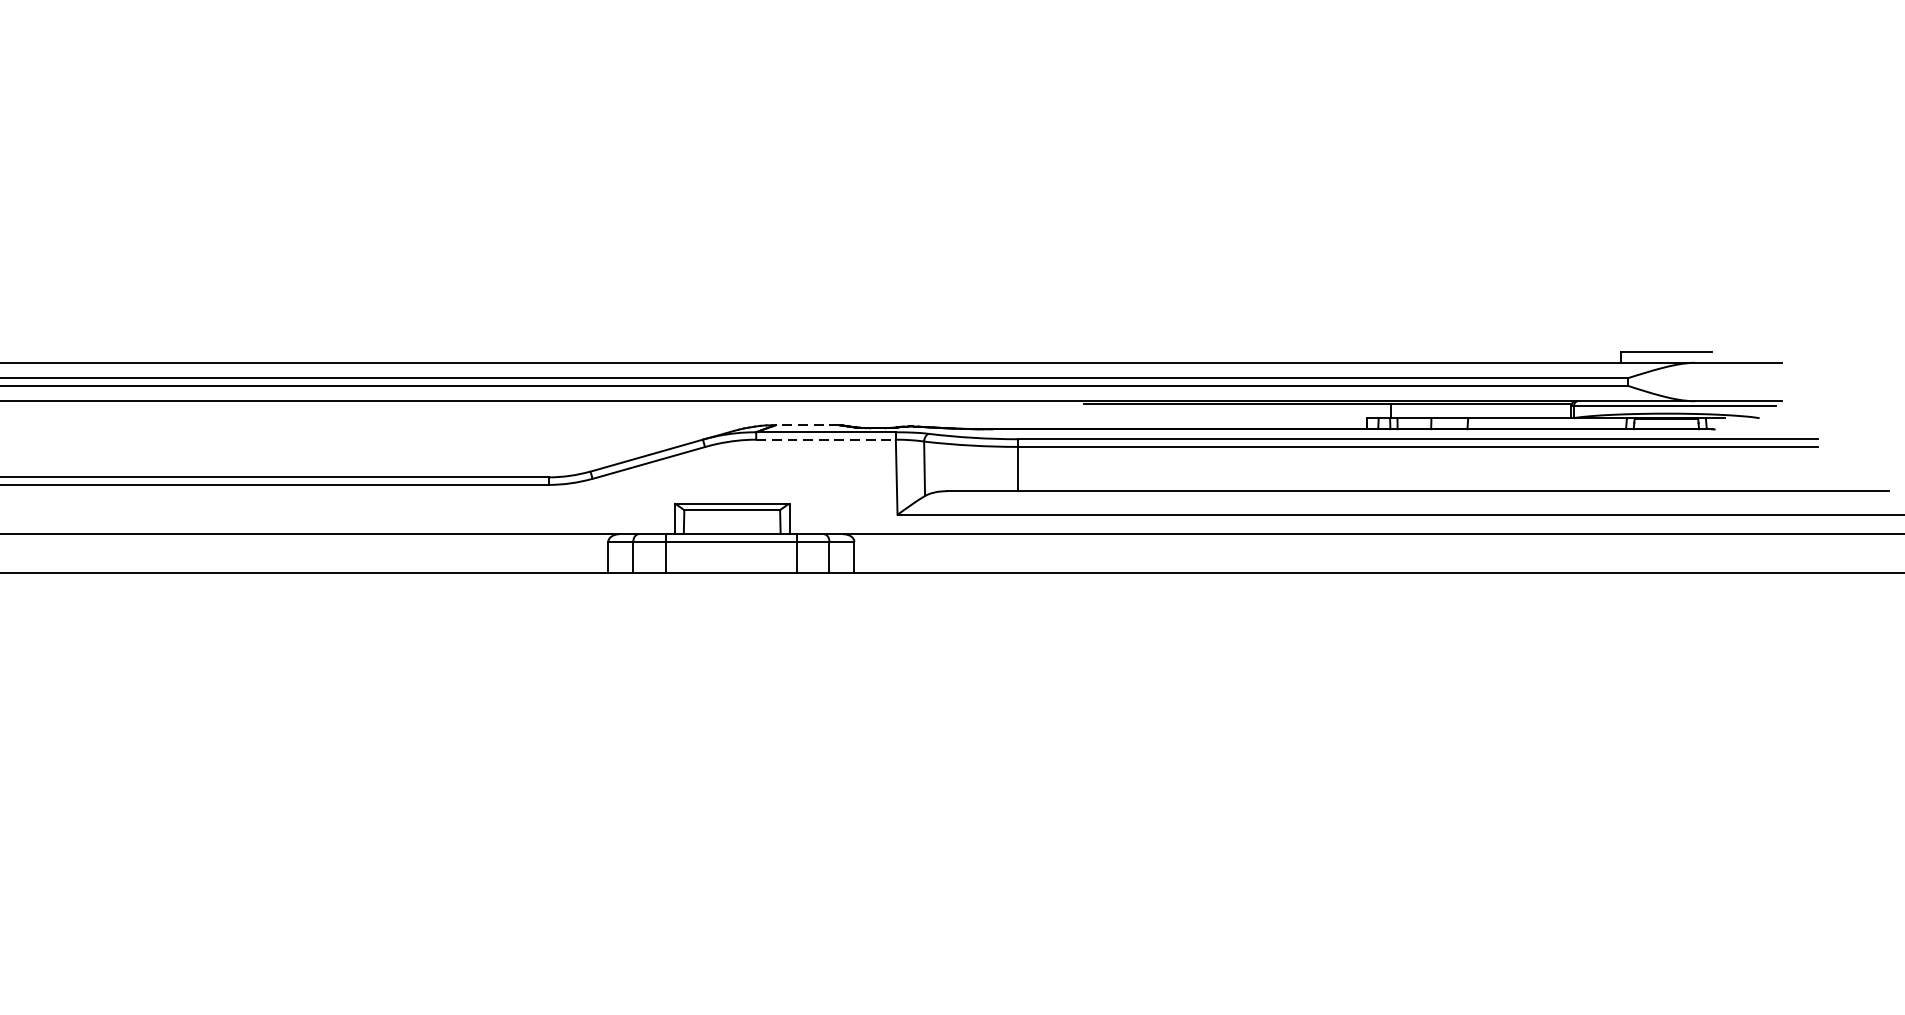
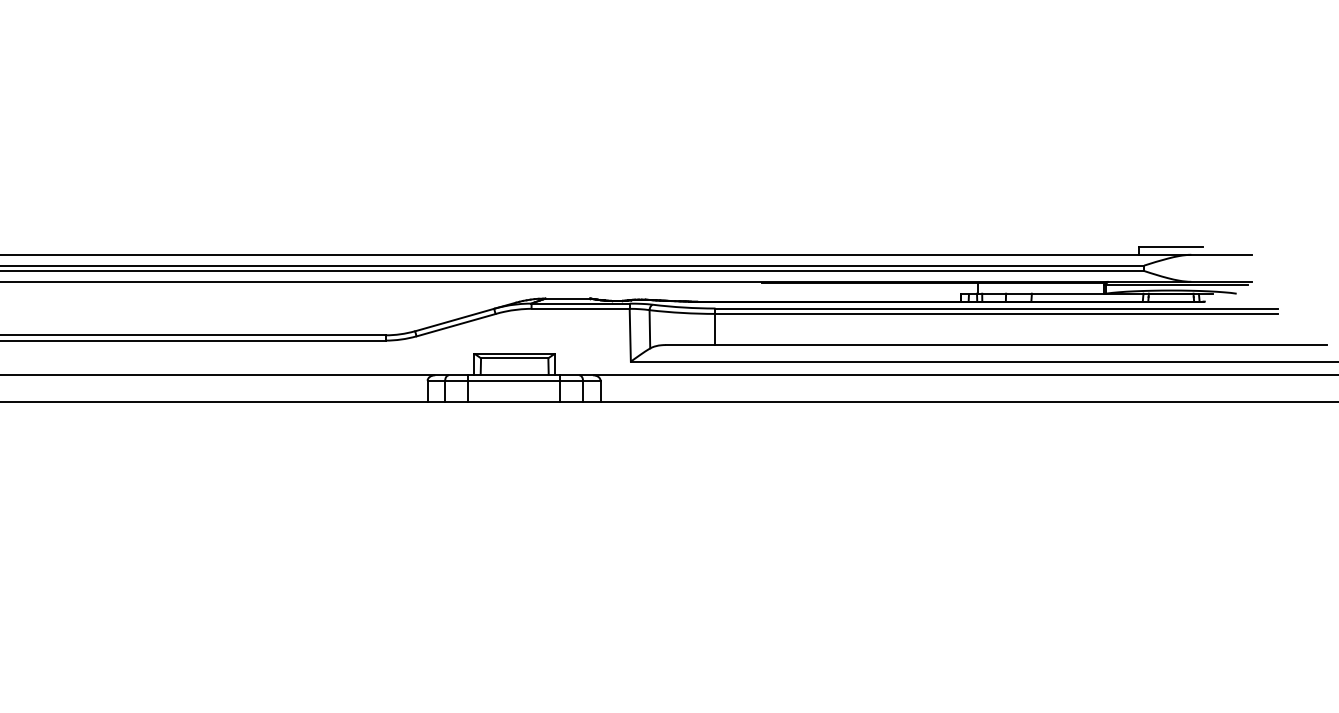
line: (807, 424) -> (567, 298), dashed -> solid
line: (827, 439) -> (581, 308), dashed -> solid

